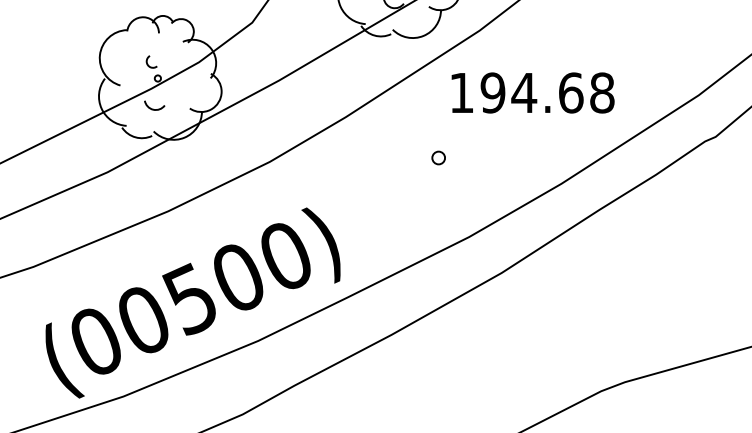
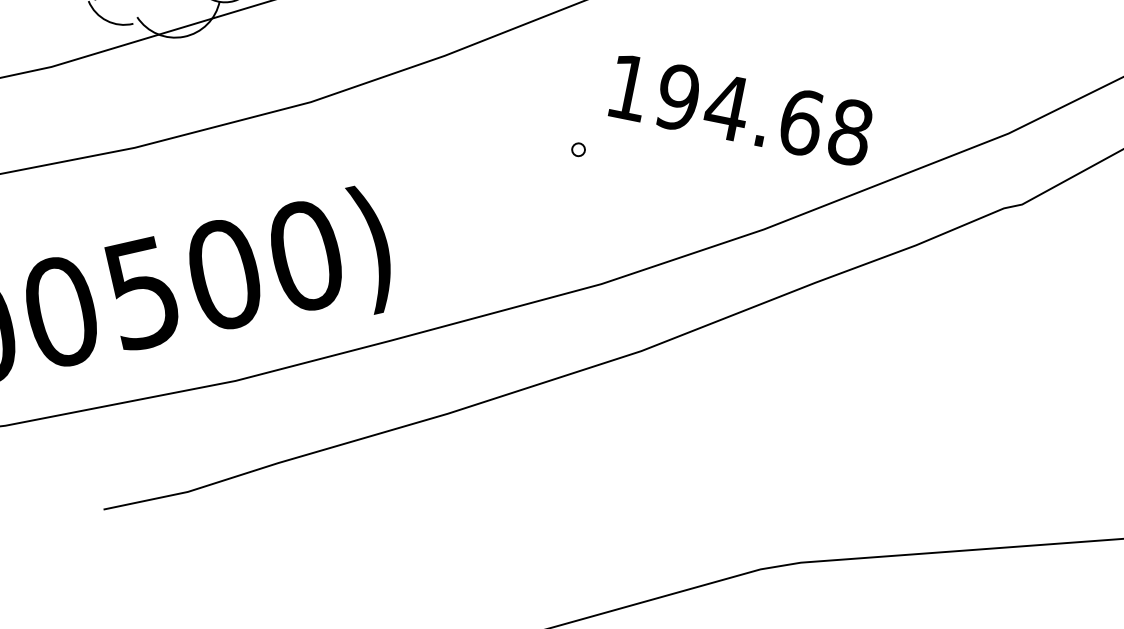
text: (532, 92) -> (740, 109), moved
part: (438, 157) -> (578, 148), size x0.62

